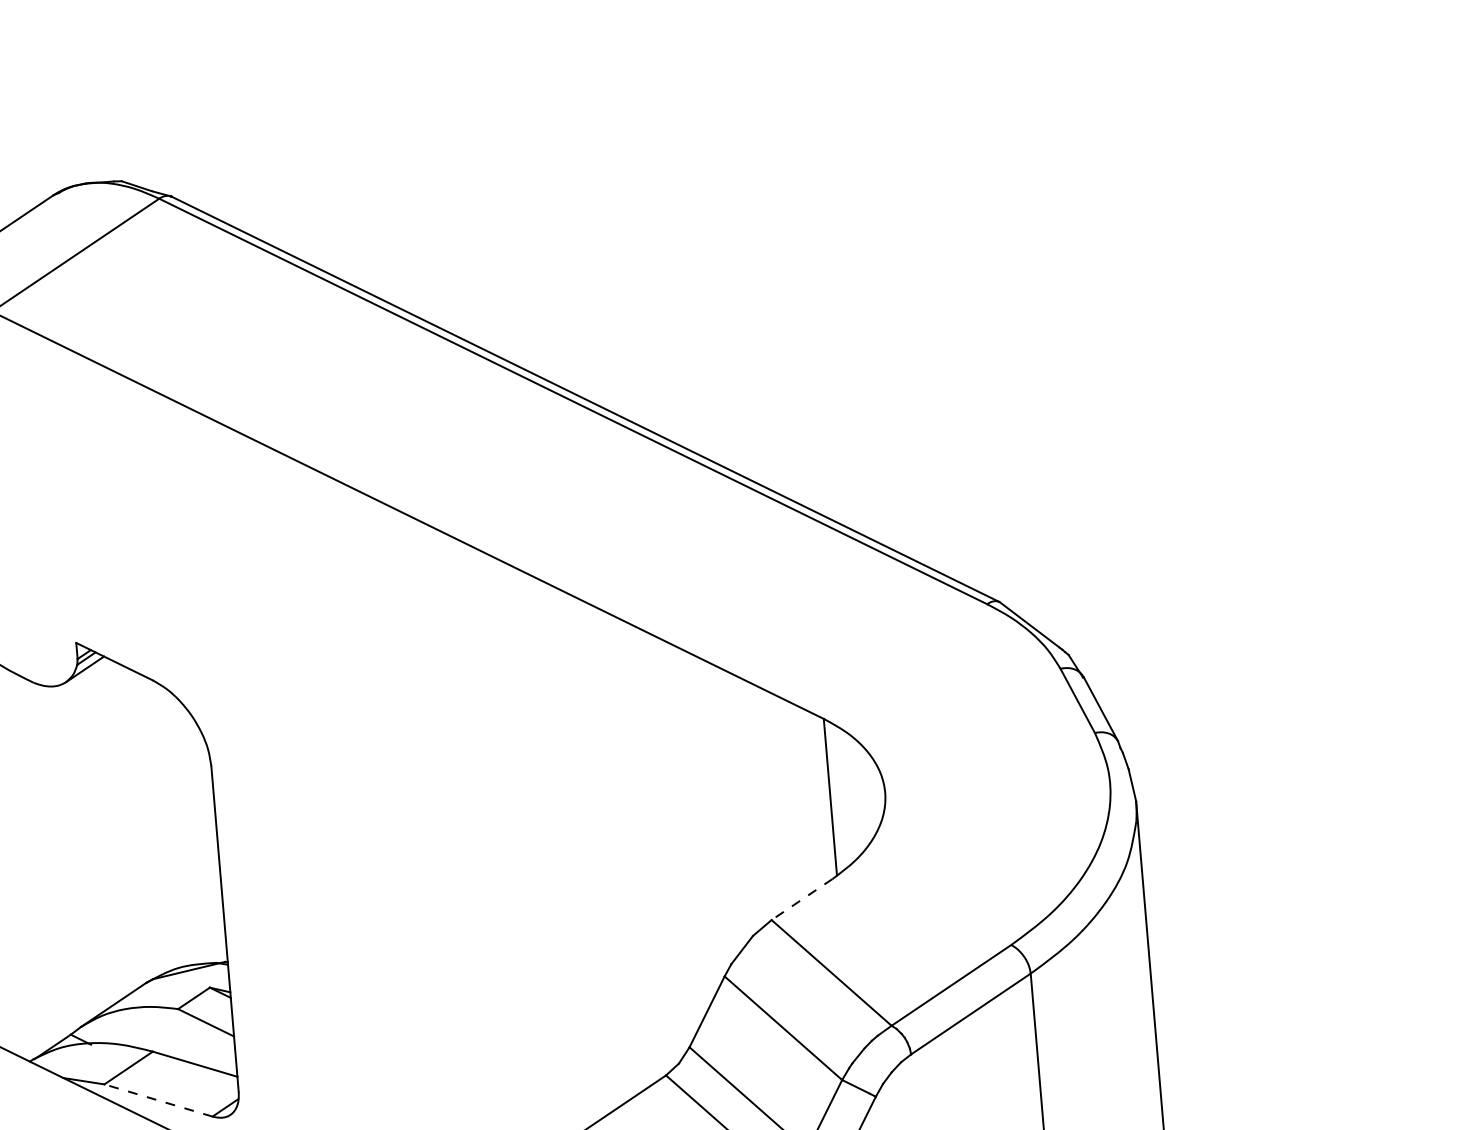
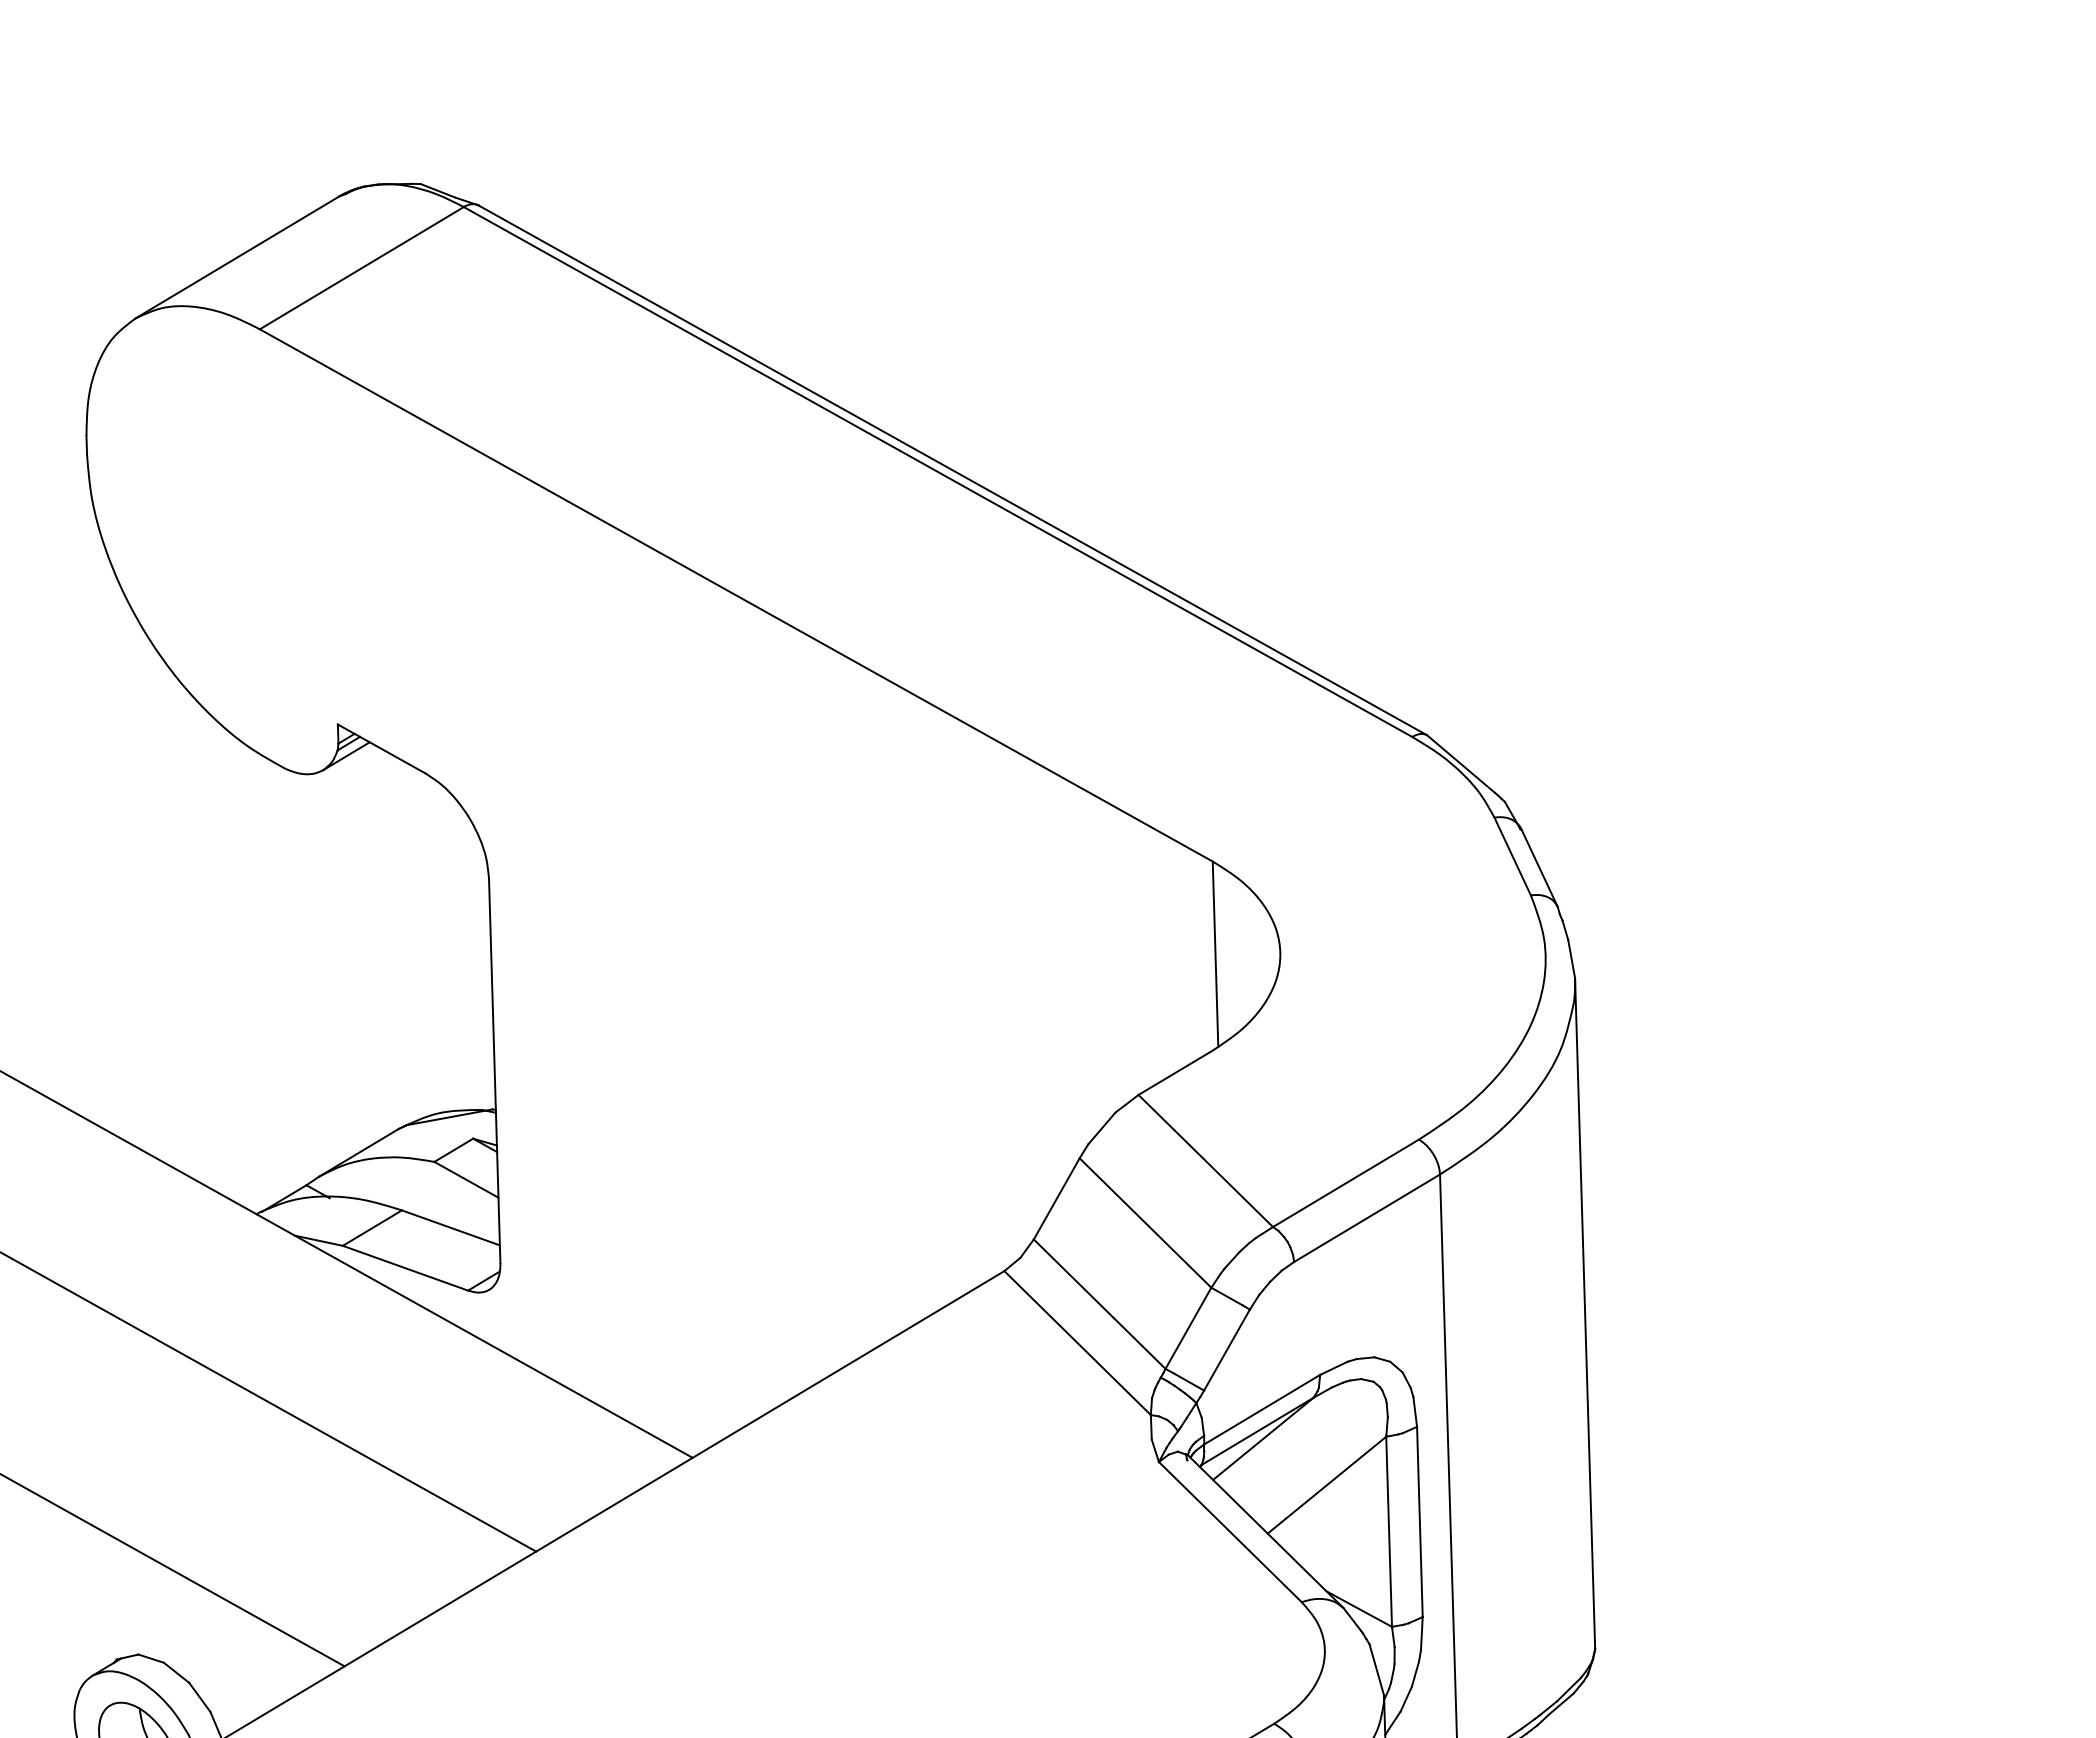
line: (801, 900) -> (1175, 1073), dashed -> solid
line: (158, 1100) -> (405, 1268), dashed -> solid

